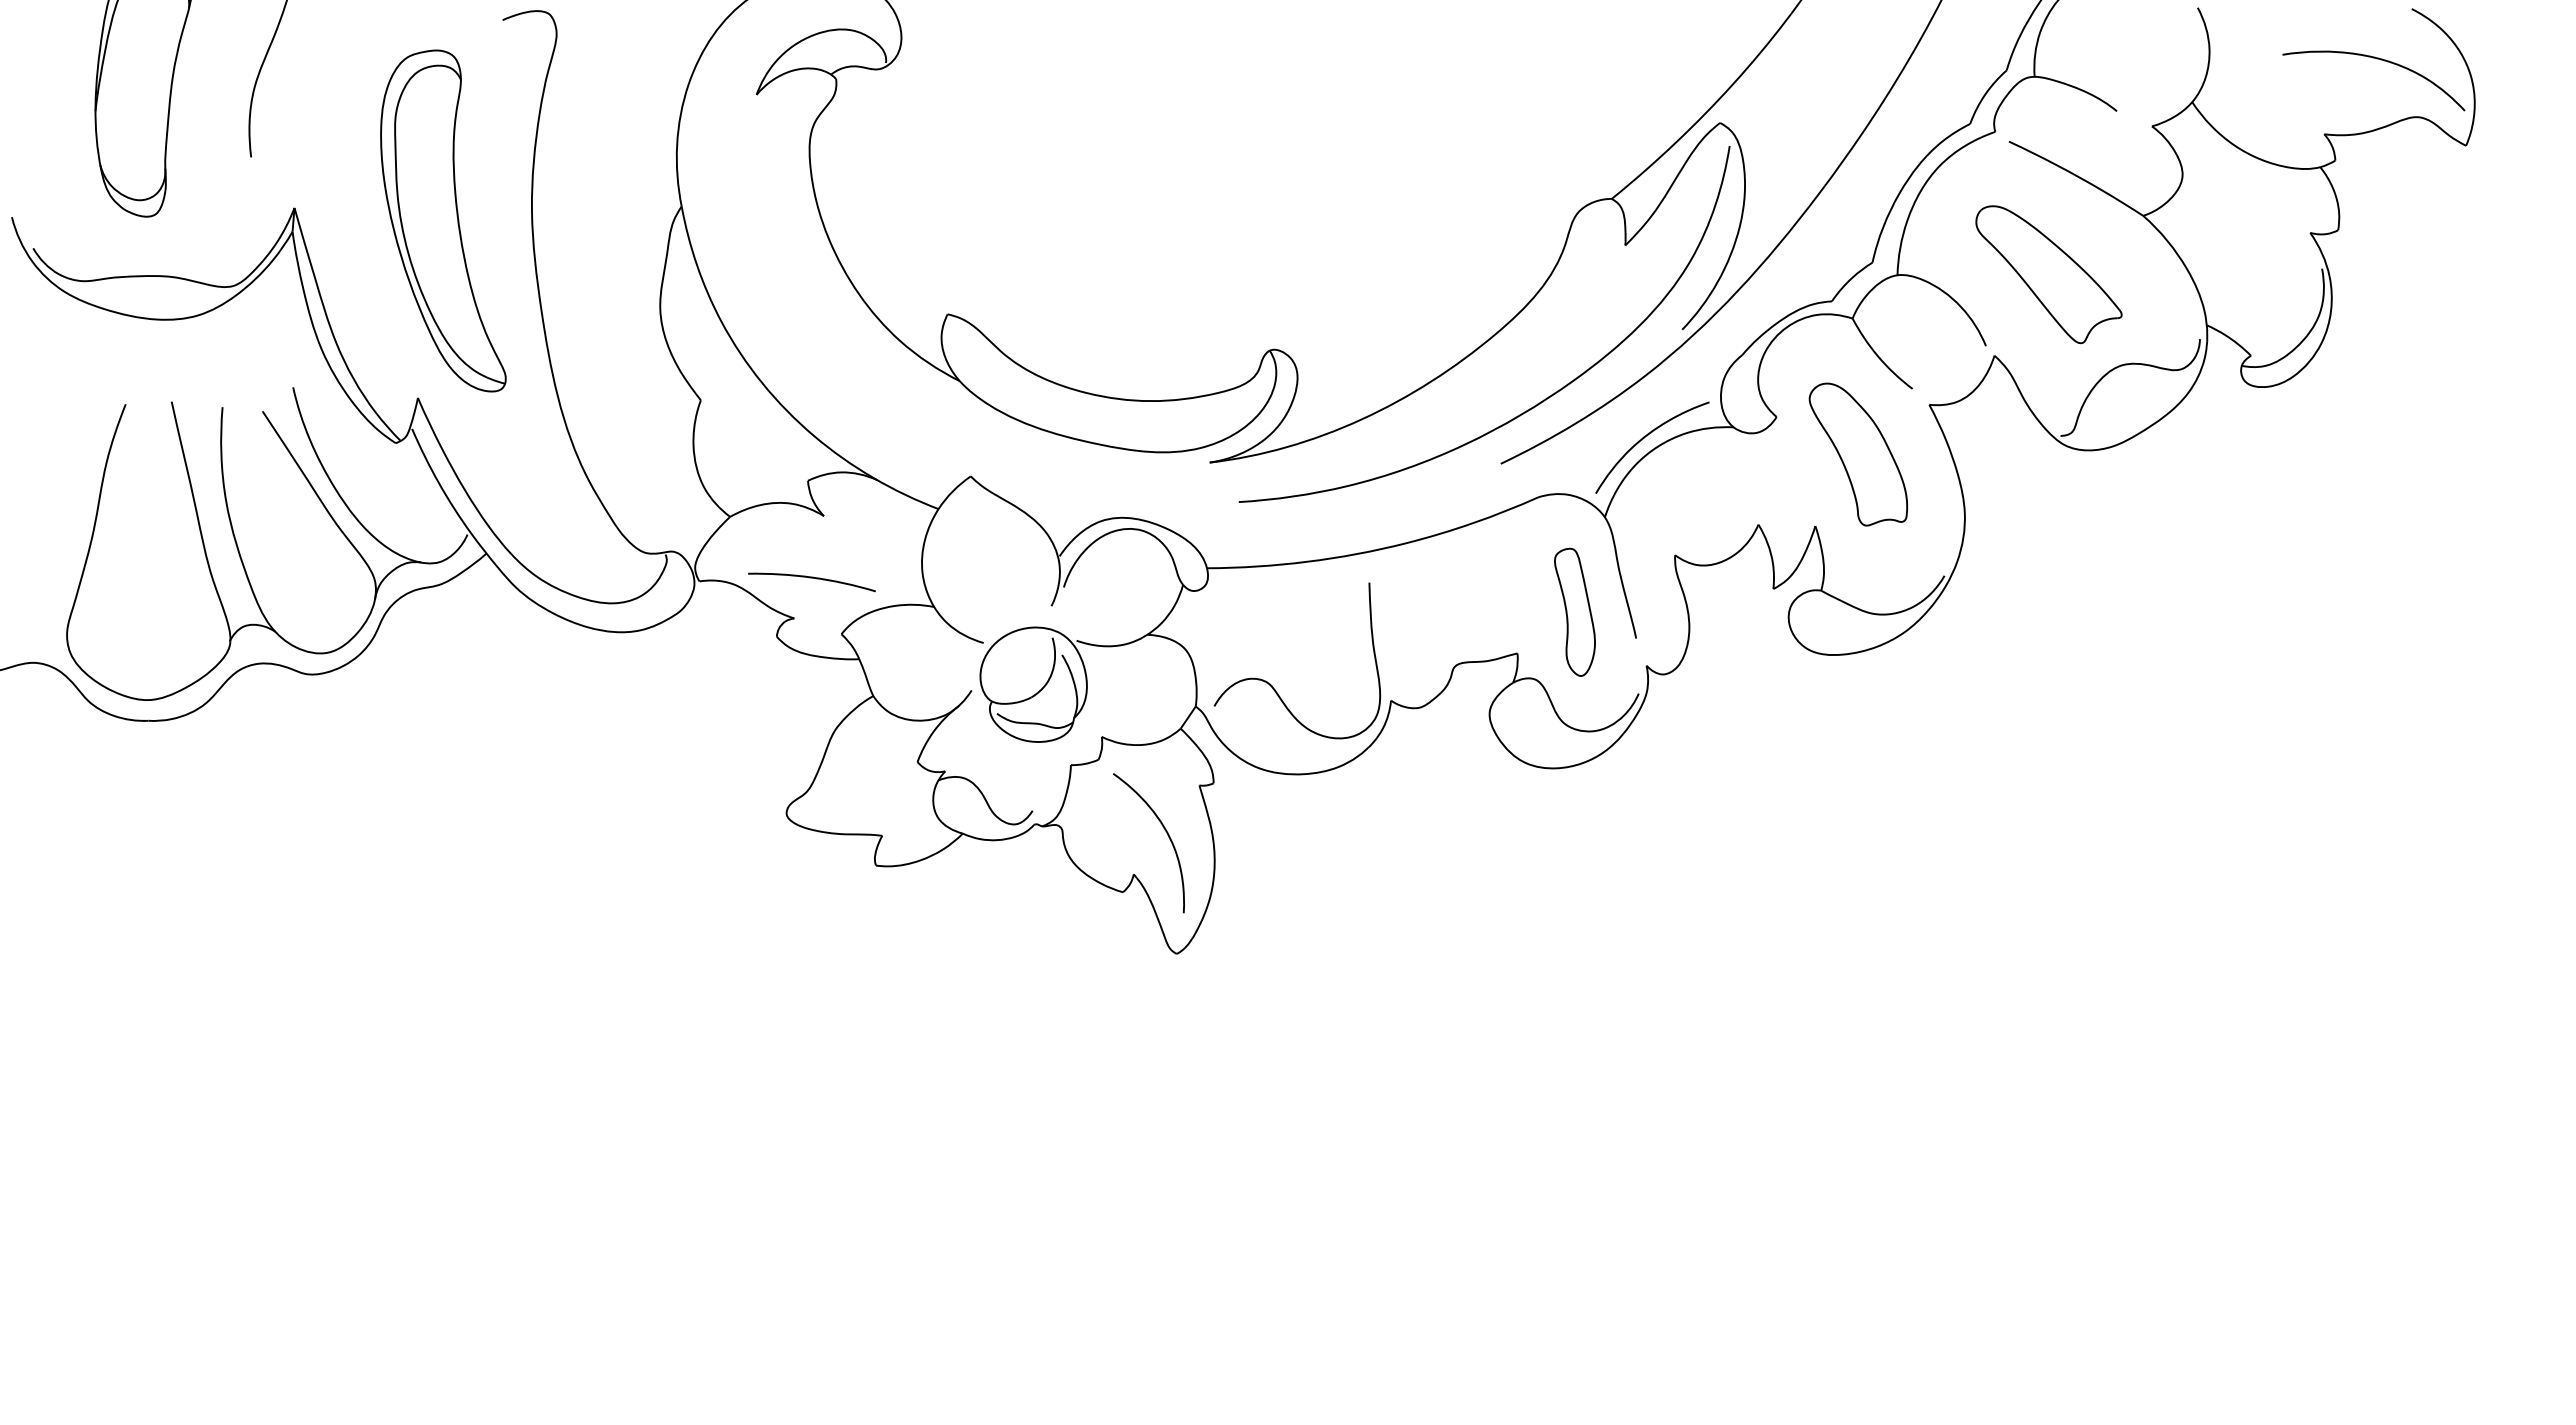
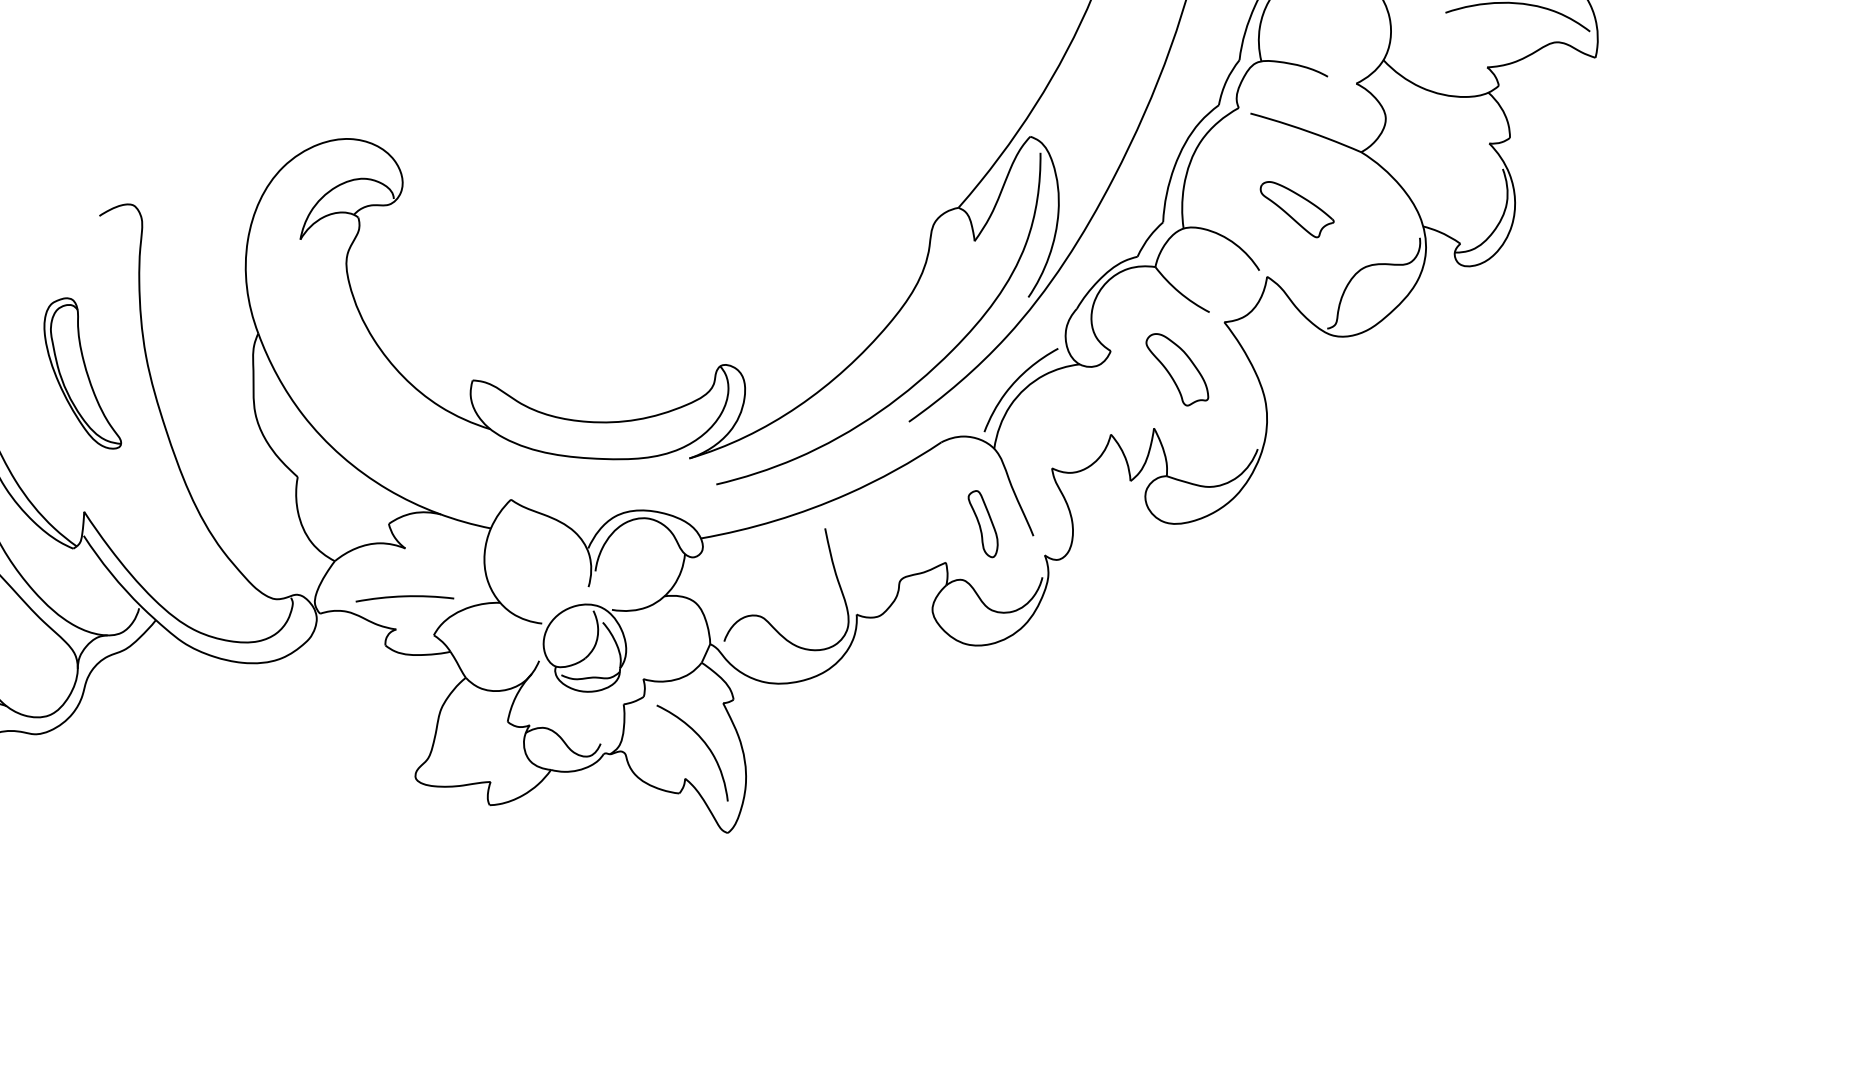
part: (443, 220) -> (80, 374), size x0.6
part: (2048, 274) -> (1297, 208), size x0.6
part: (1858, 454) -> (1177, 368), size x0.7
part: (1574, 611) -> (983, 523), size x0.7

